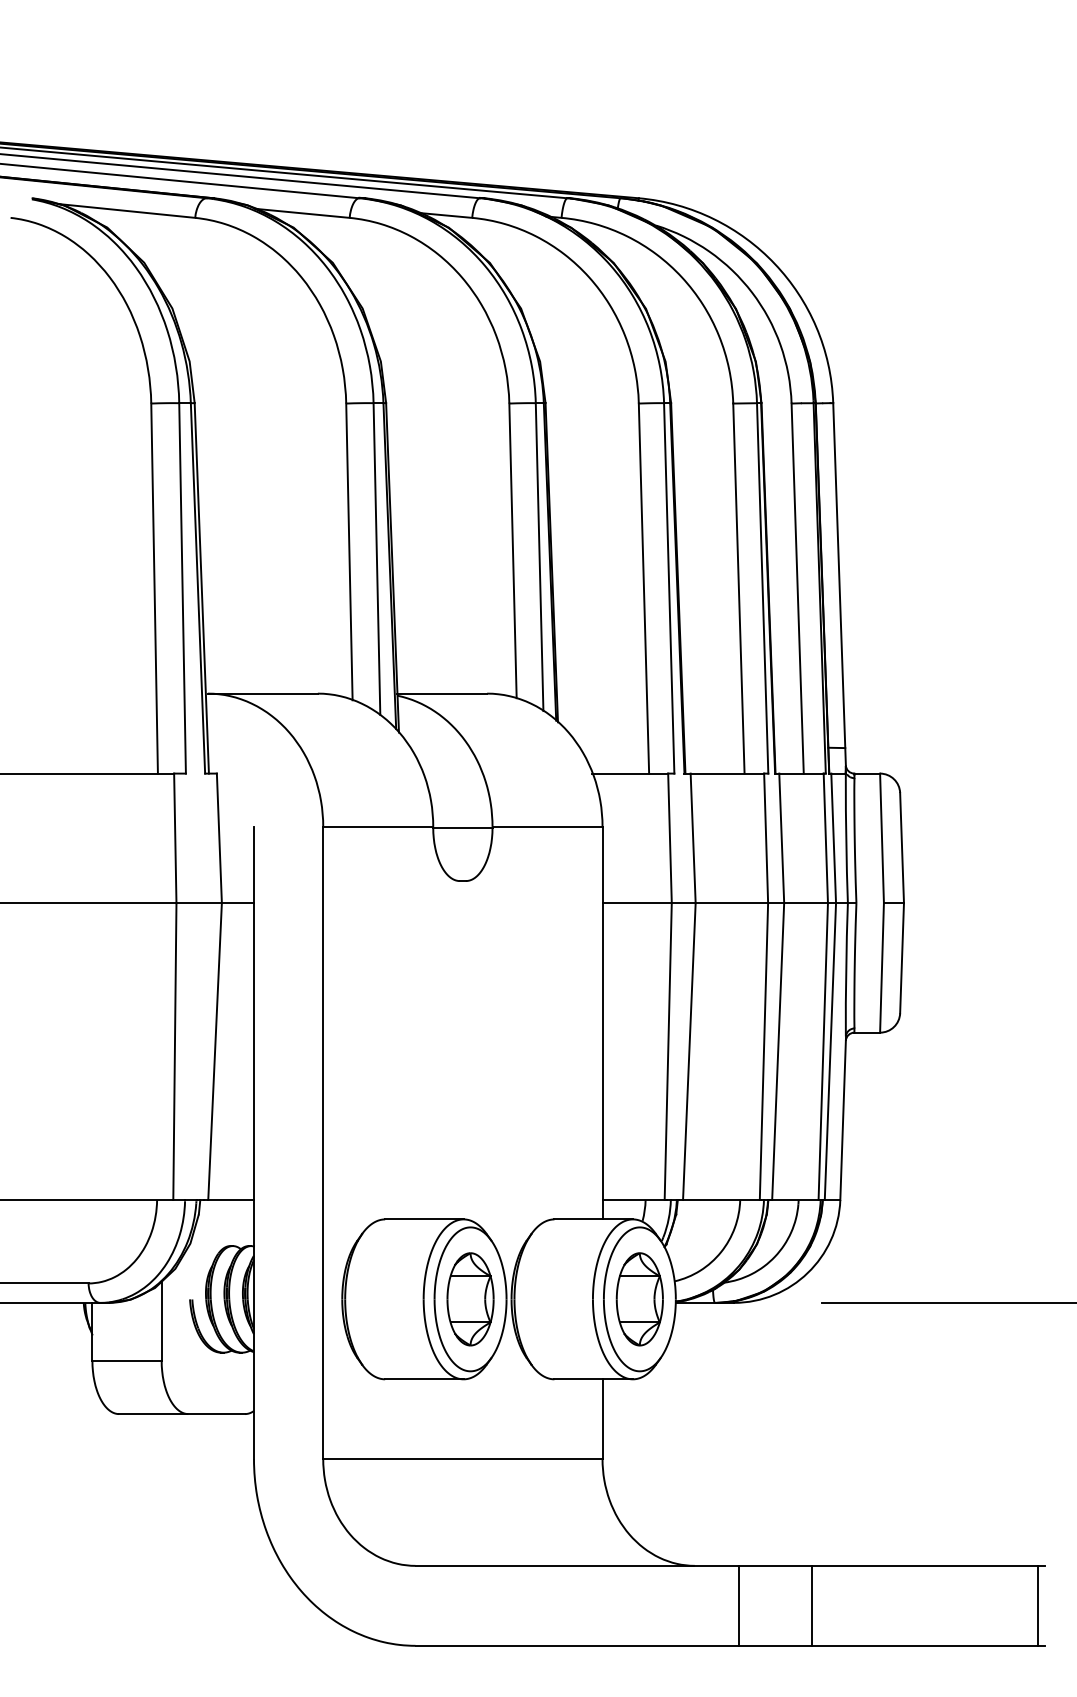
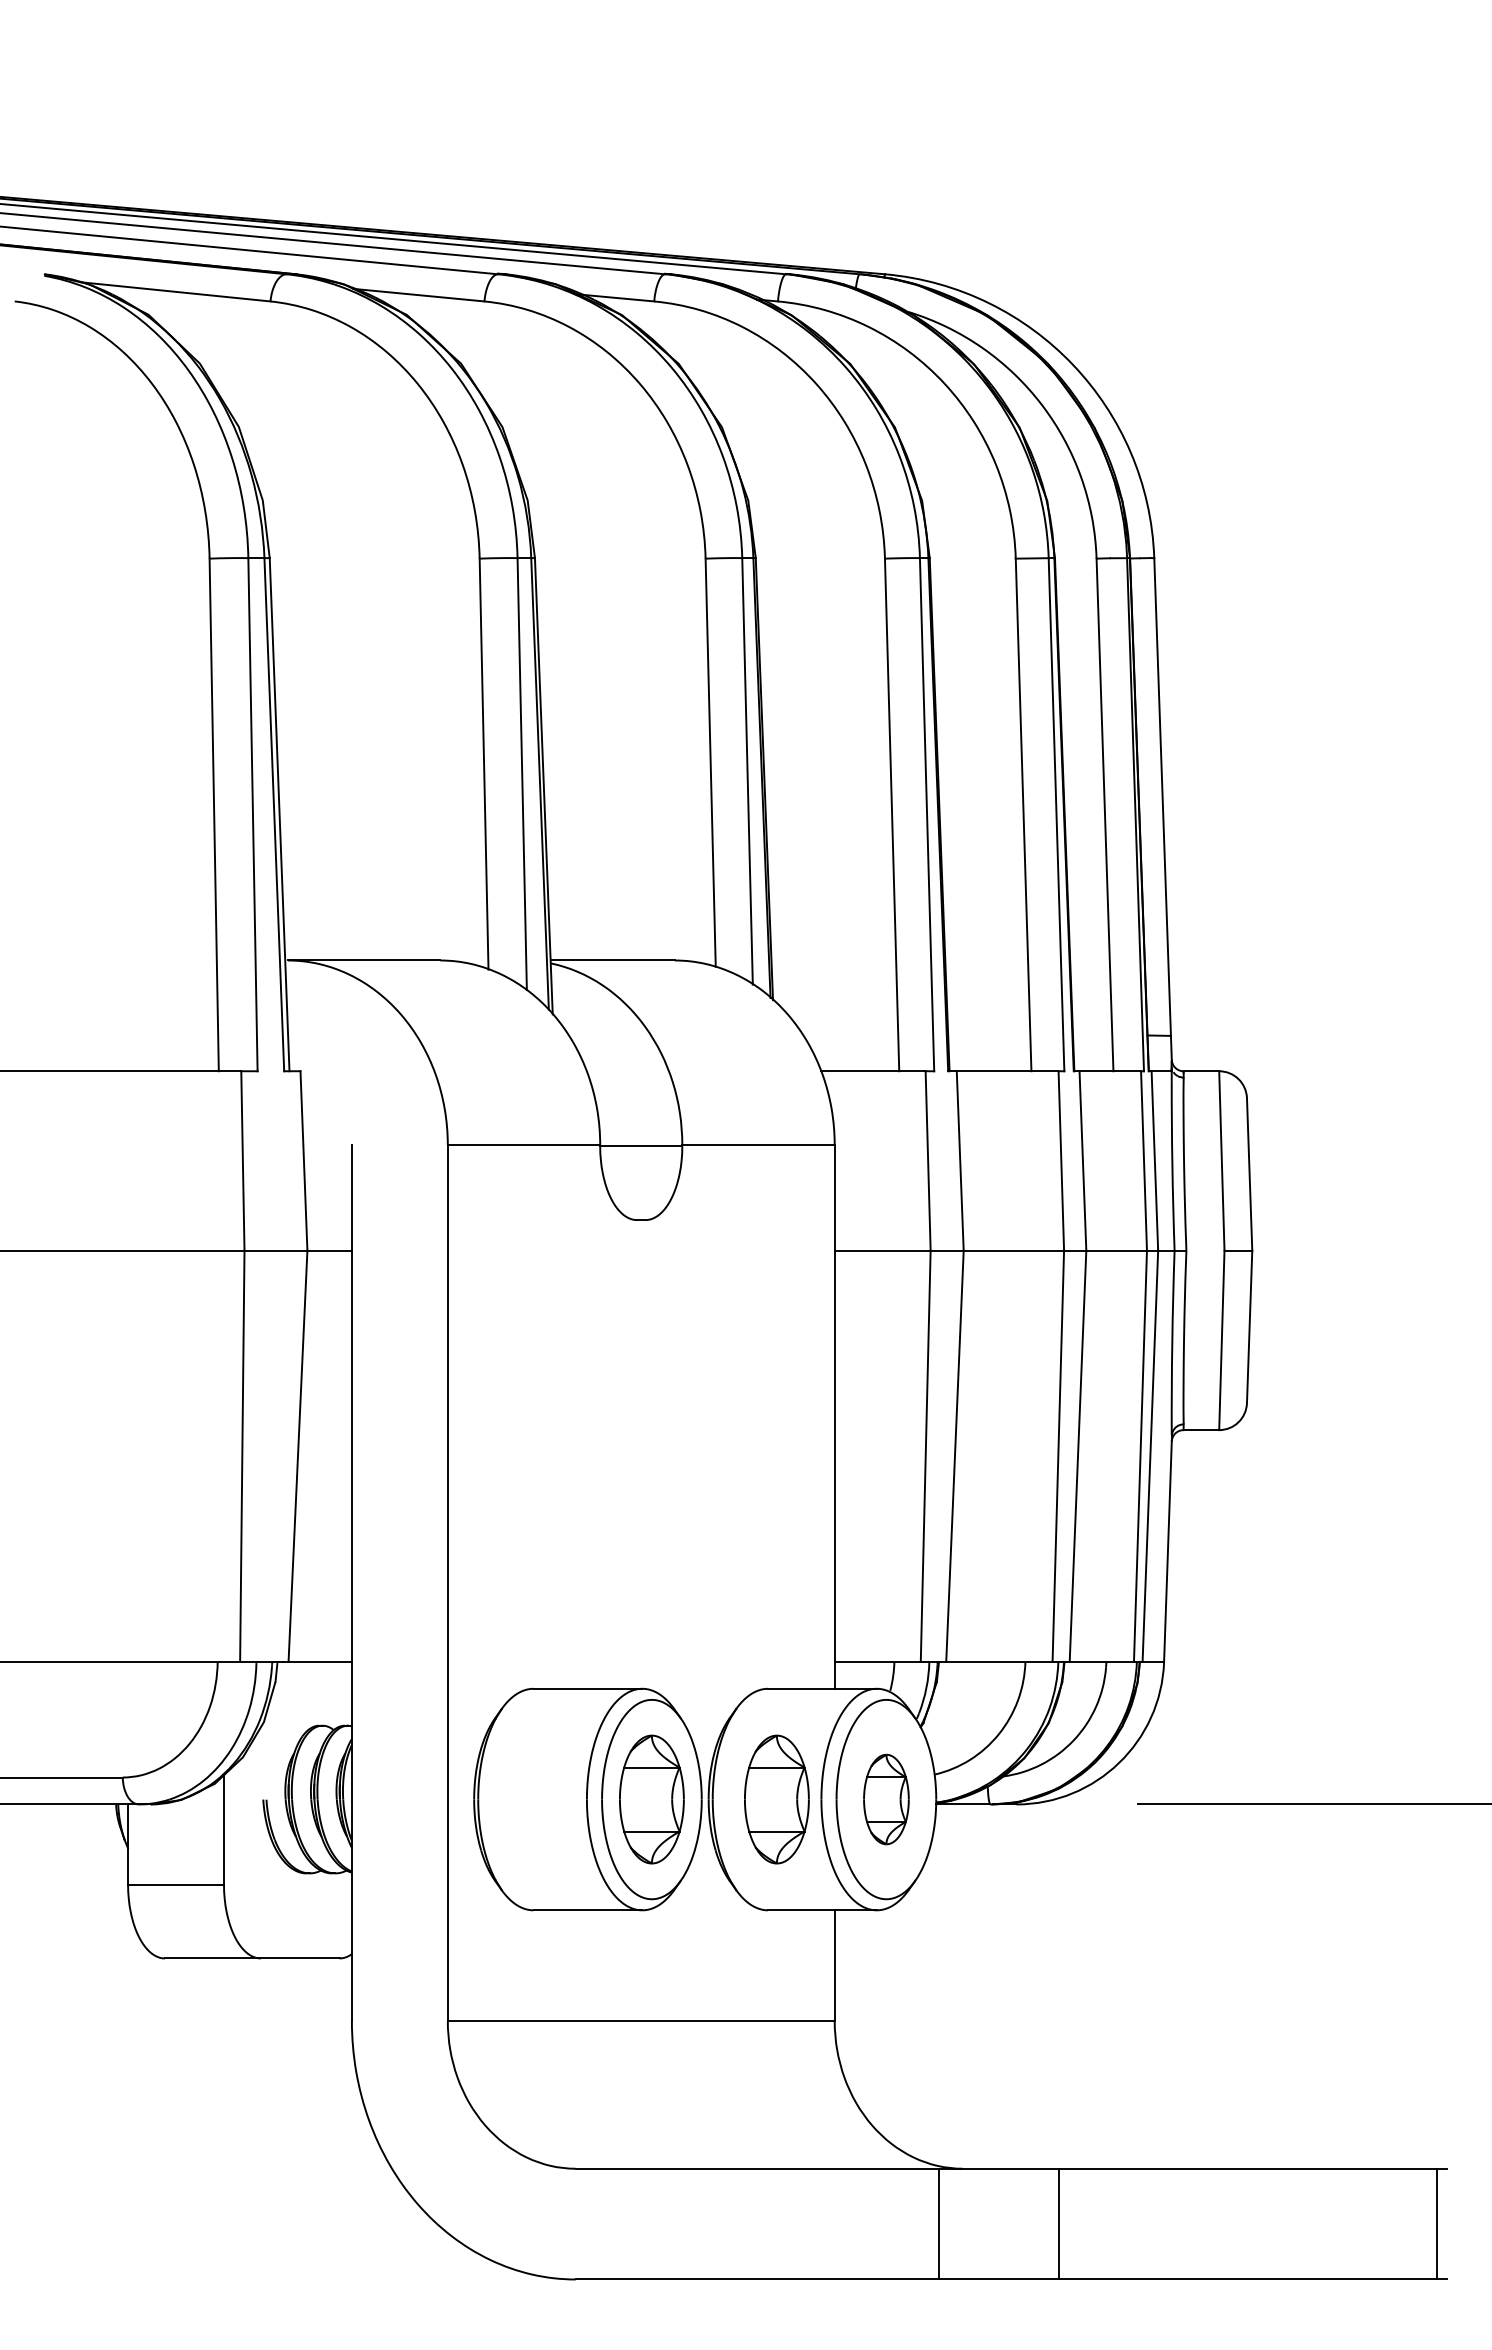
part: (560, 1299) -> (776, 1799), added
part: (639, 1299) -> (886, 1799), size x0.7
line: (738, 1605) -> (939, 2223), moved
line: (811, 1605) -> (1059, 2223), moved

